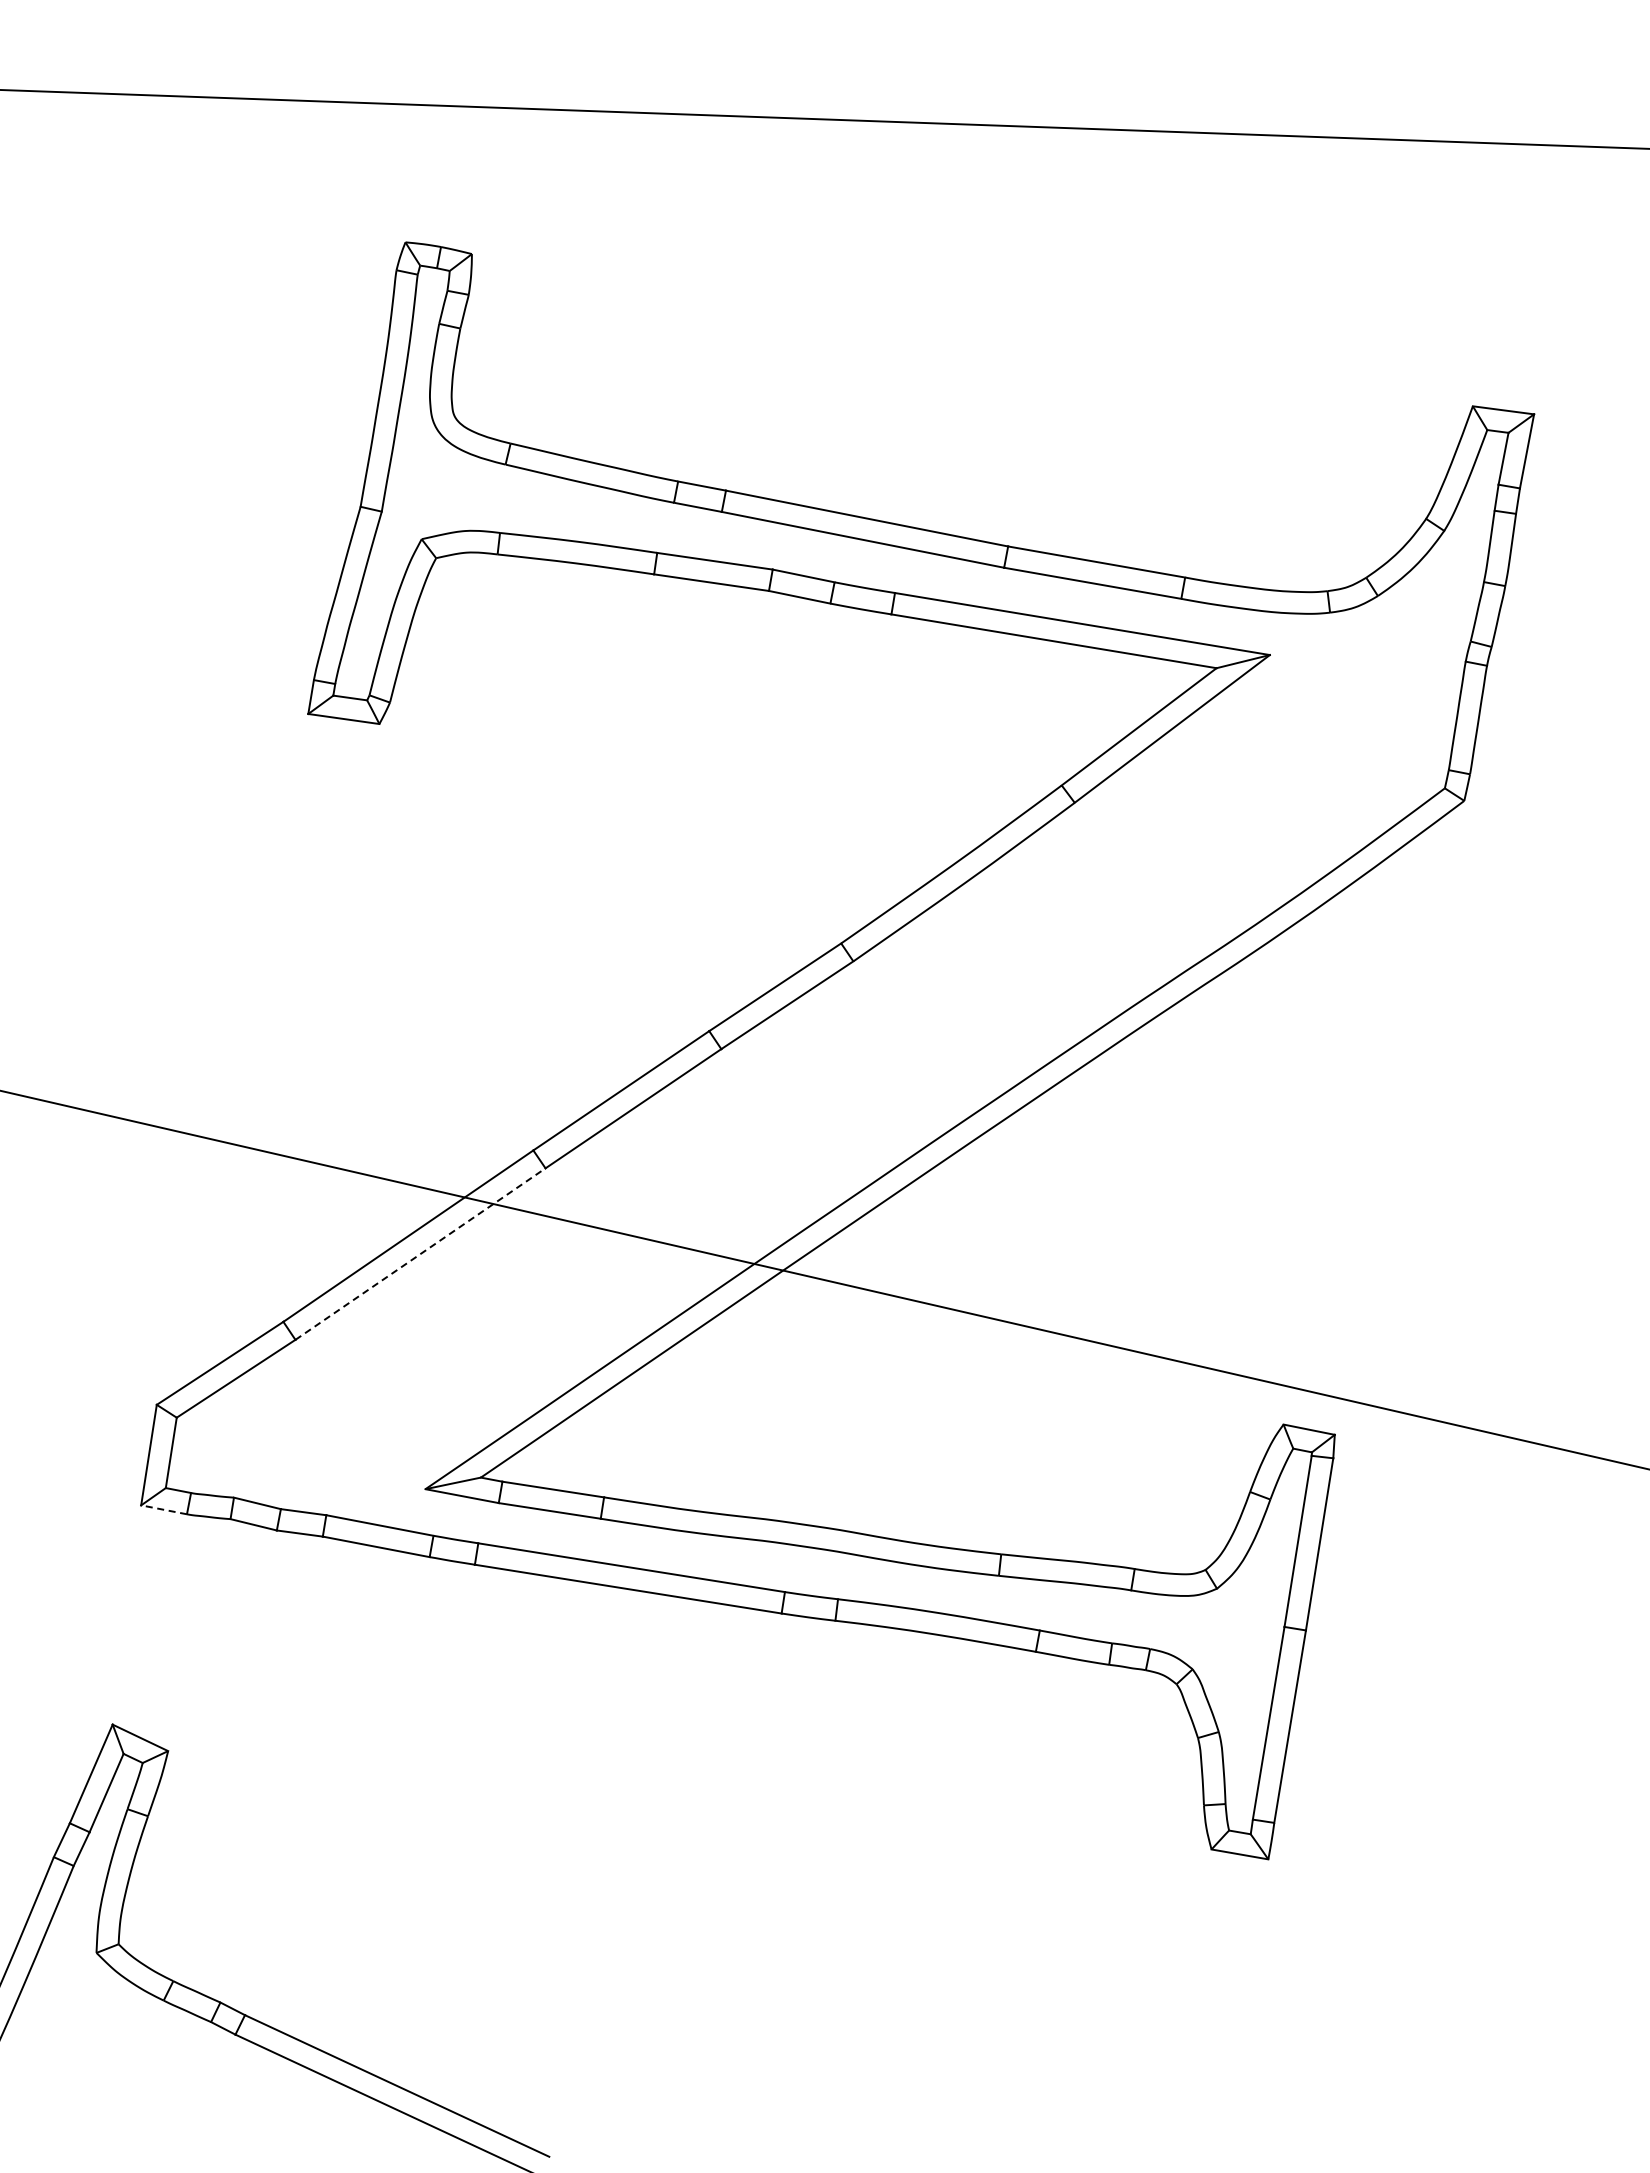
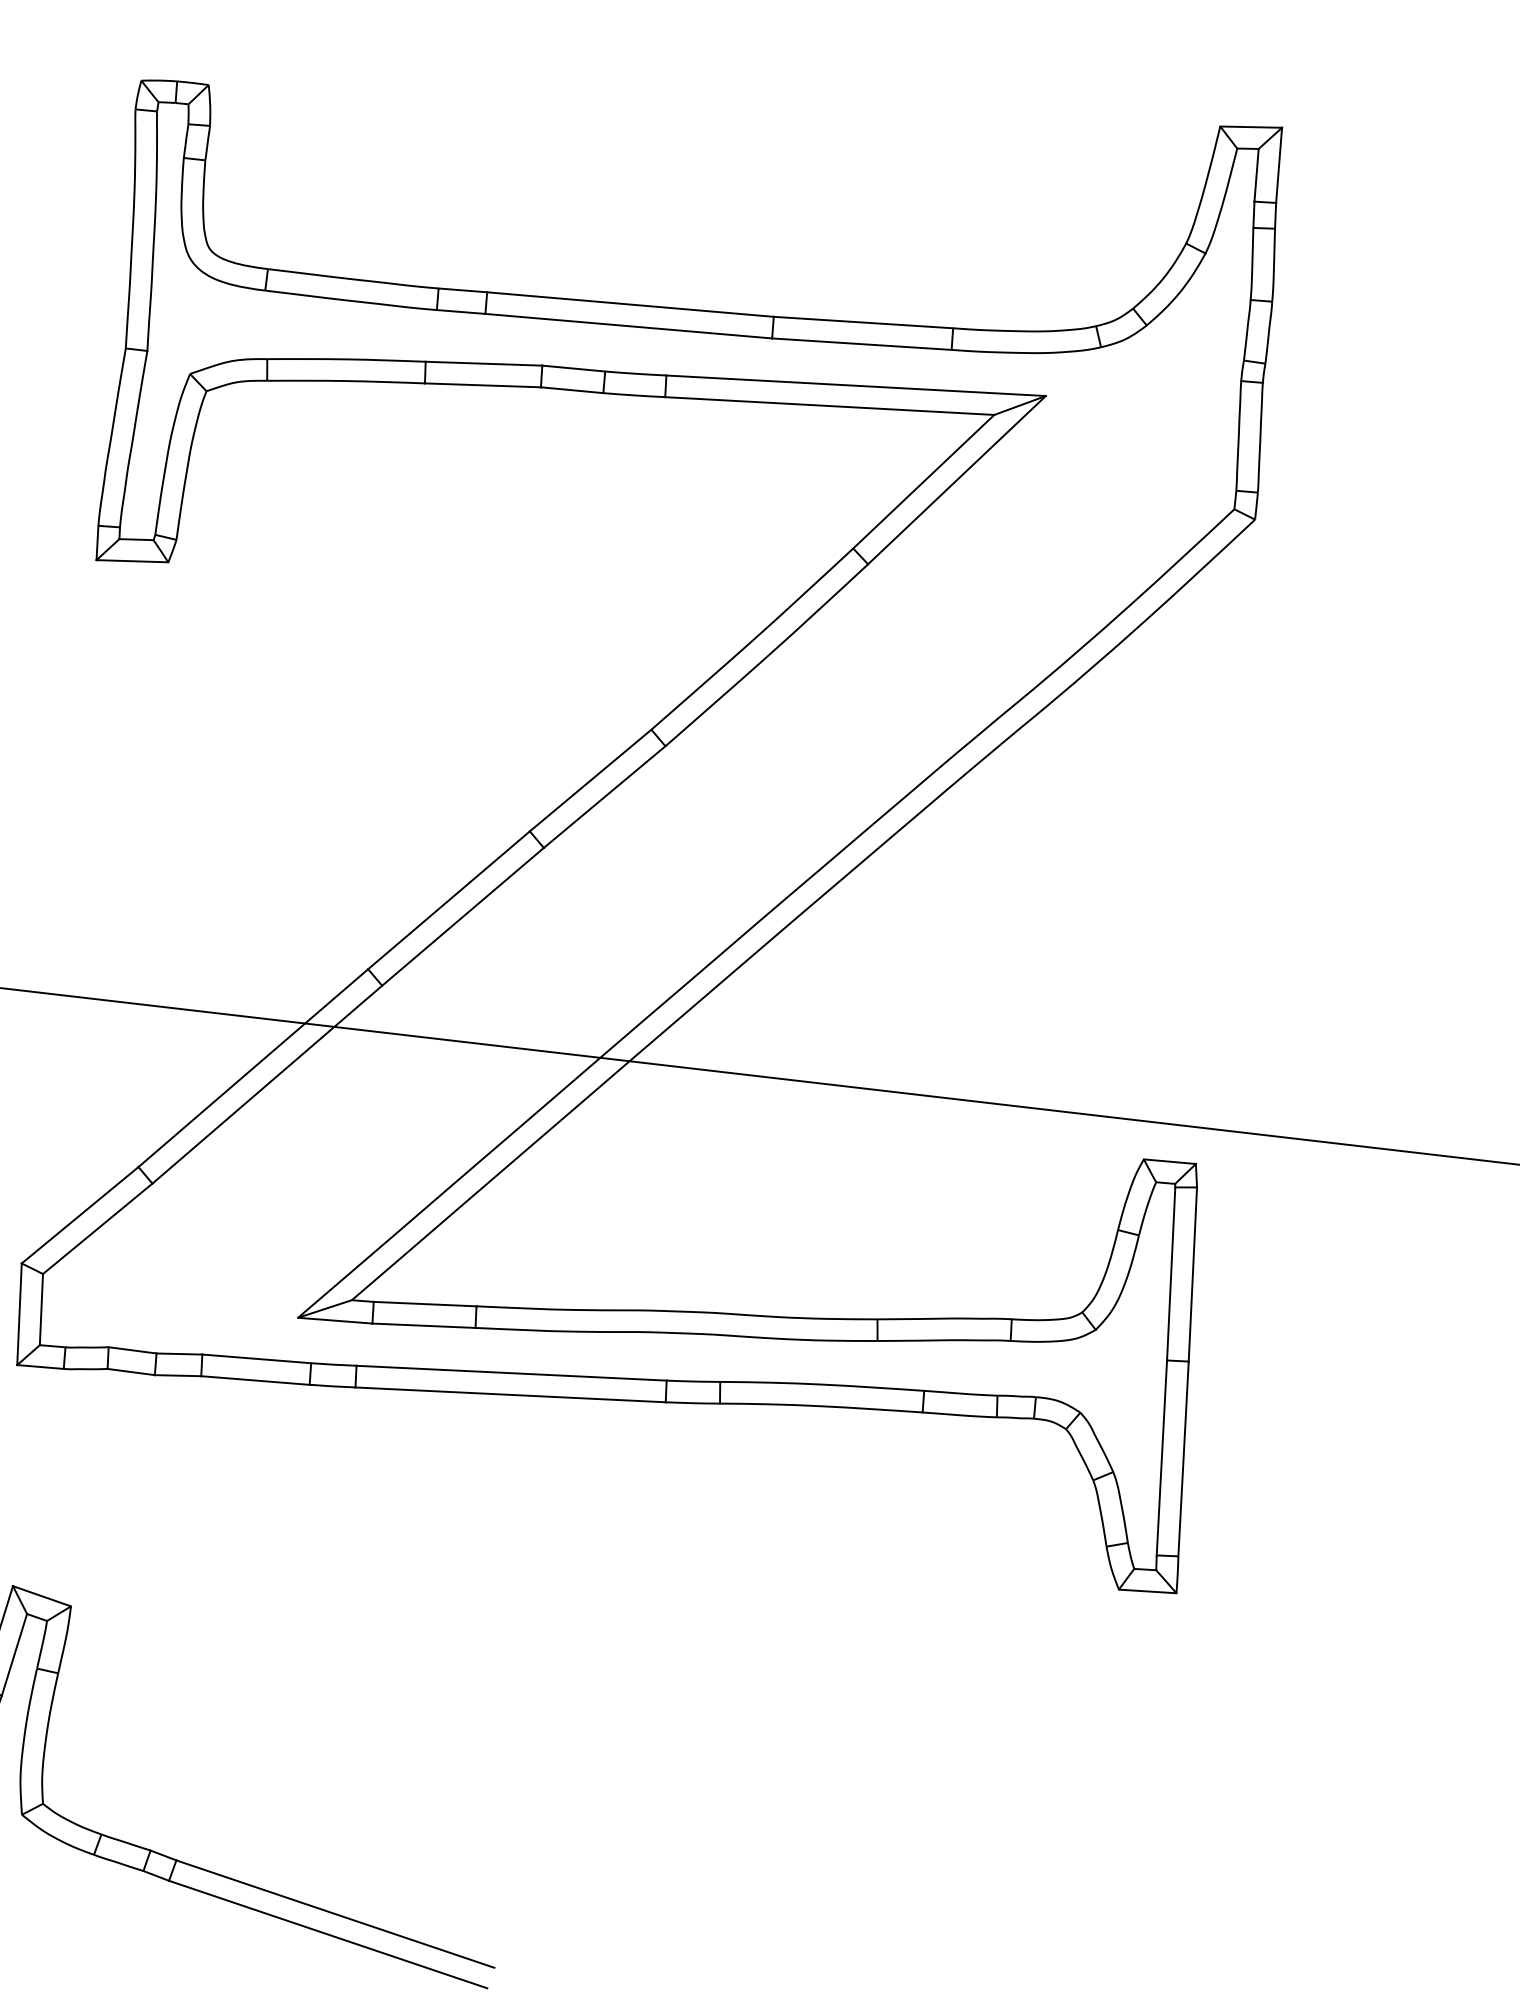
line: (420, 1254) -> (267, 1085), dashed -> solid
line: (163, 1509) -> (39, 1366), dashed -> solid

